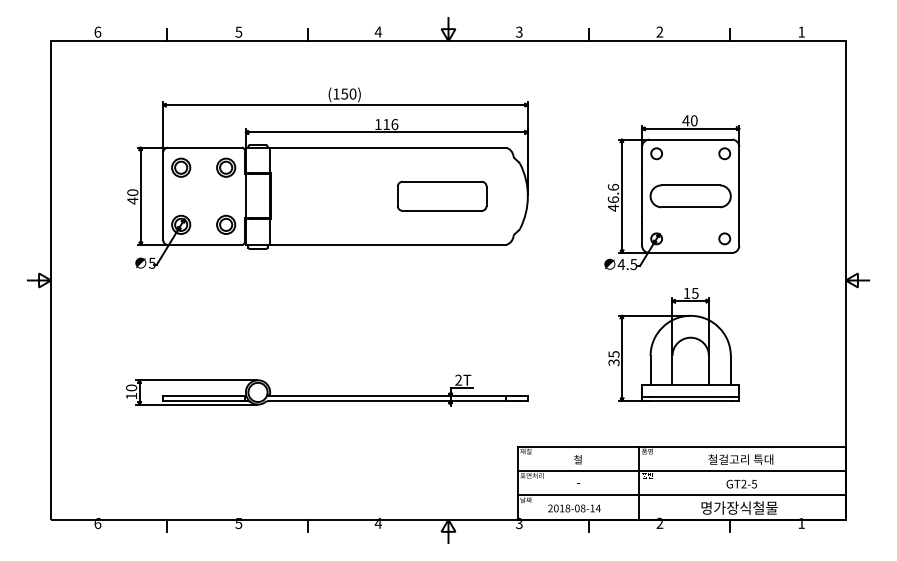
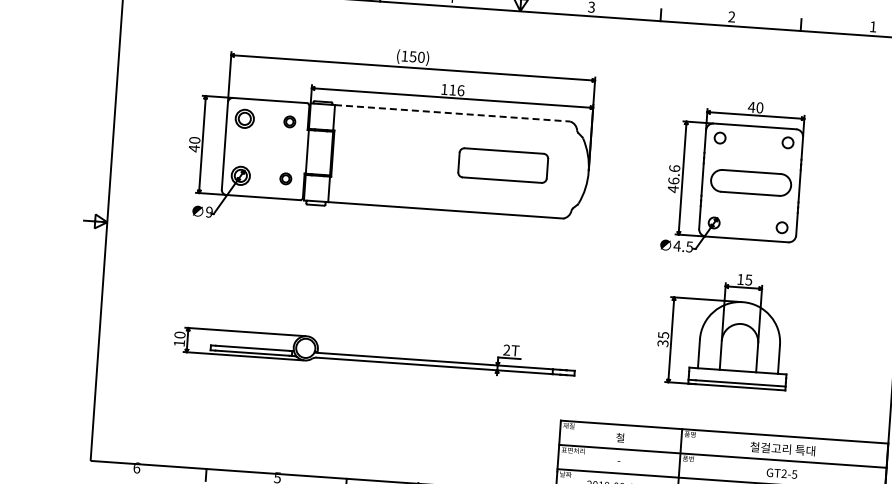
line: (388, 147) -> (453, 113), solid -> dashed
part: (226, 167) -> (290, 121), size x0.6
part: (226, 224) -> (286, 178), size x0.6
text: (151, 262) -> (208, 211), 5 -> 9

